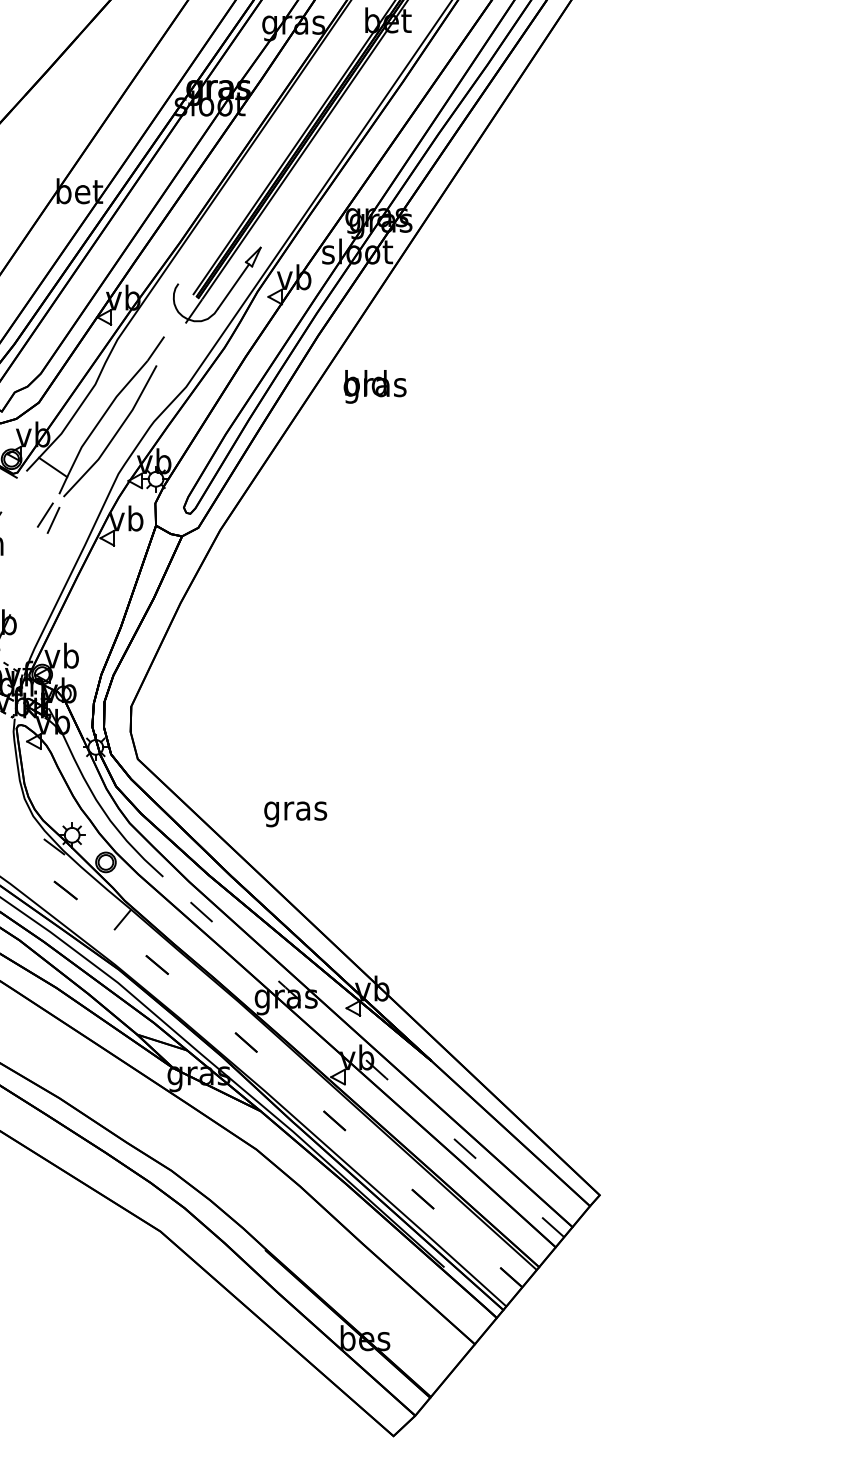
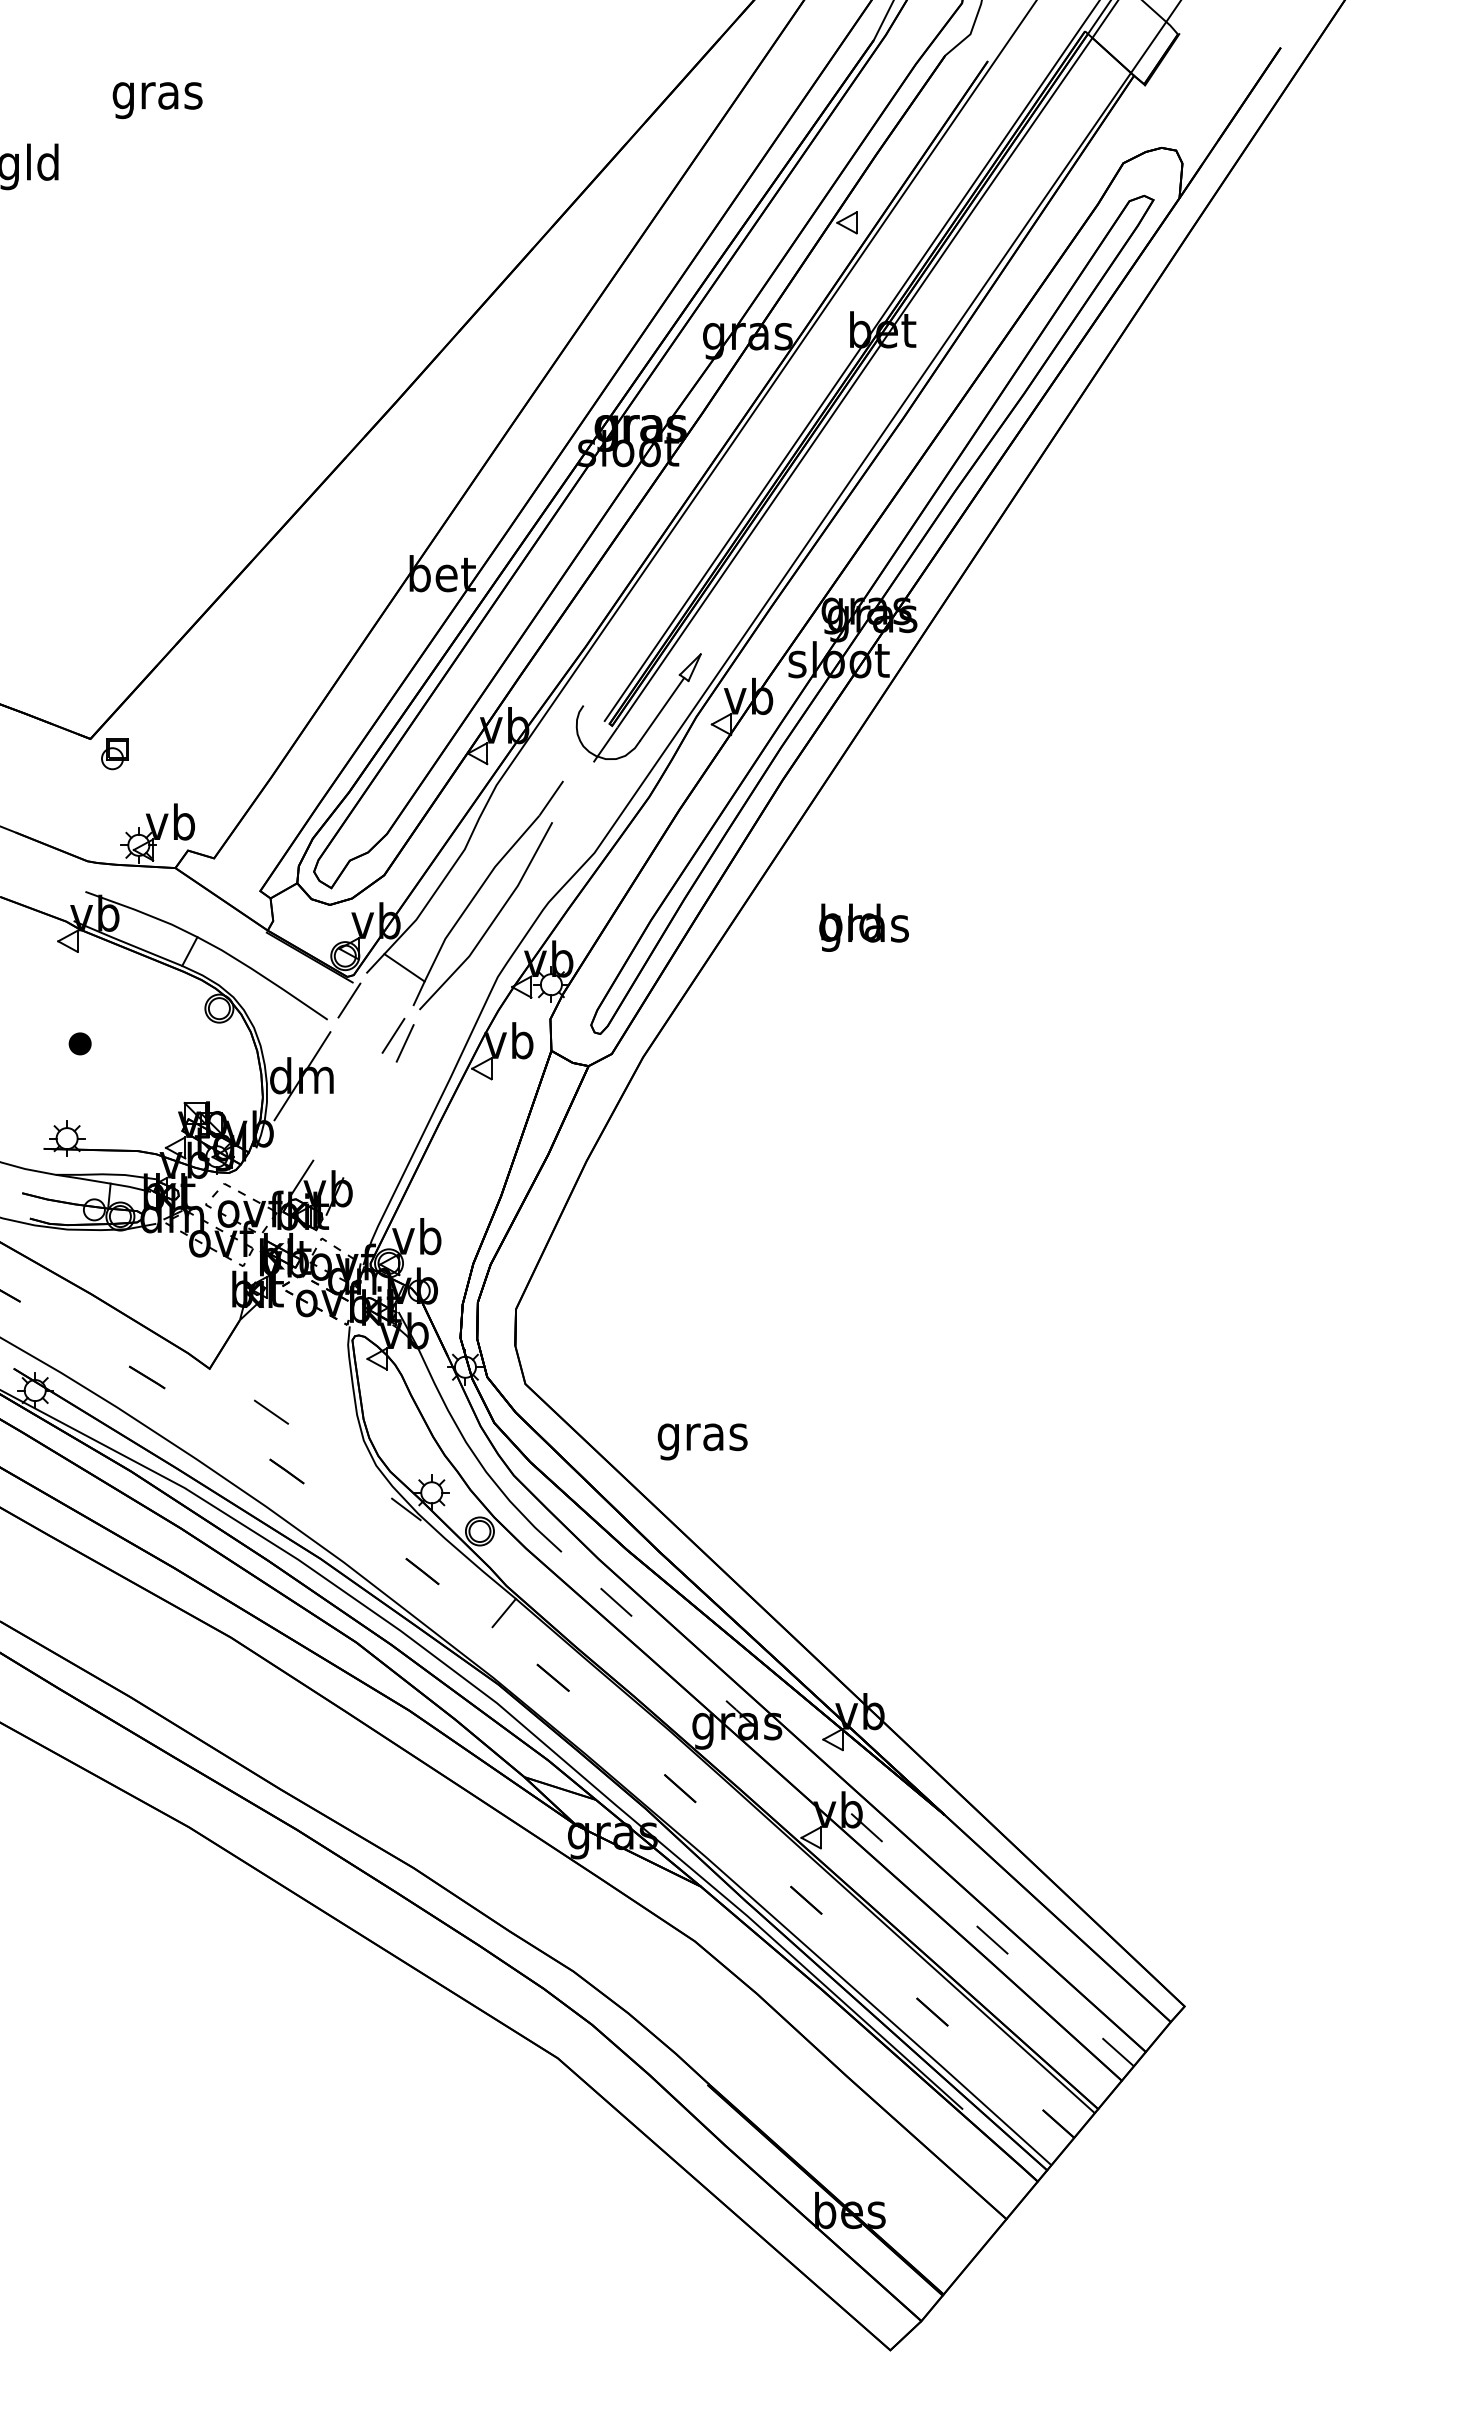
text: (374, 386) -> (863, 927), moved
line: (13, 490) -> (348, 1000), added
text: (295, 814) -> (702, 1441), moved

